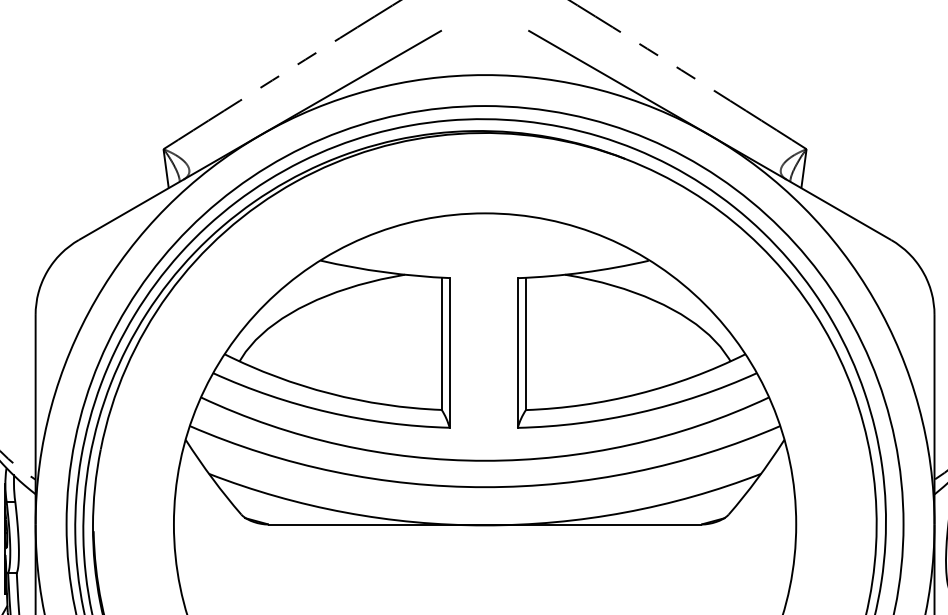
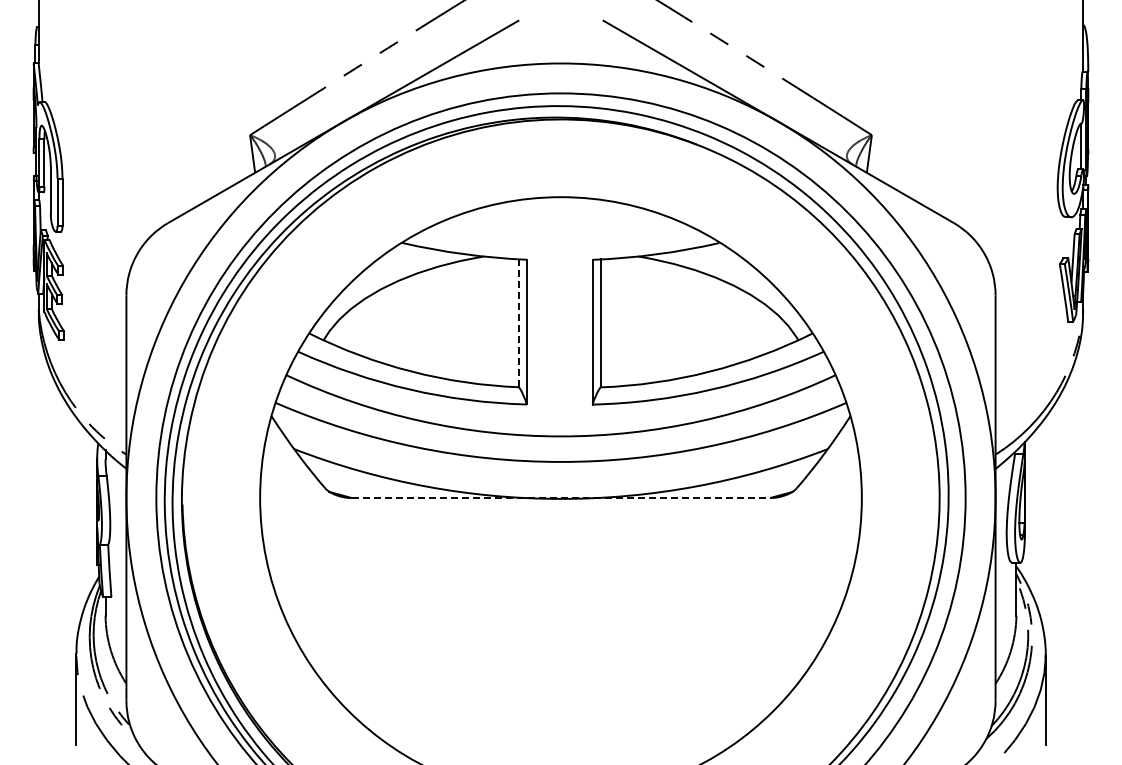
line: (442, 344) -> (519, 323), solid -> dashed
line: (485, 524) -> (561, 498), solid -> dashed

